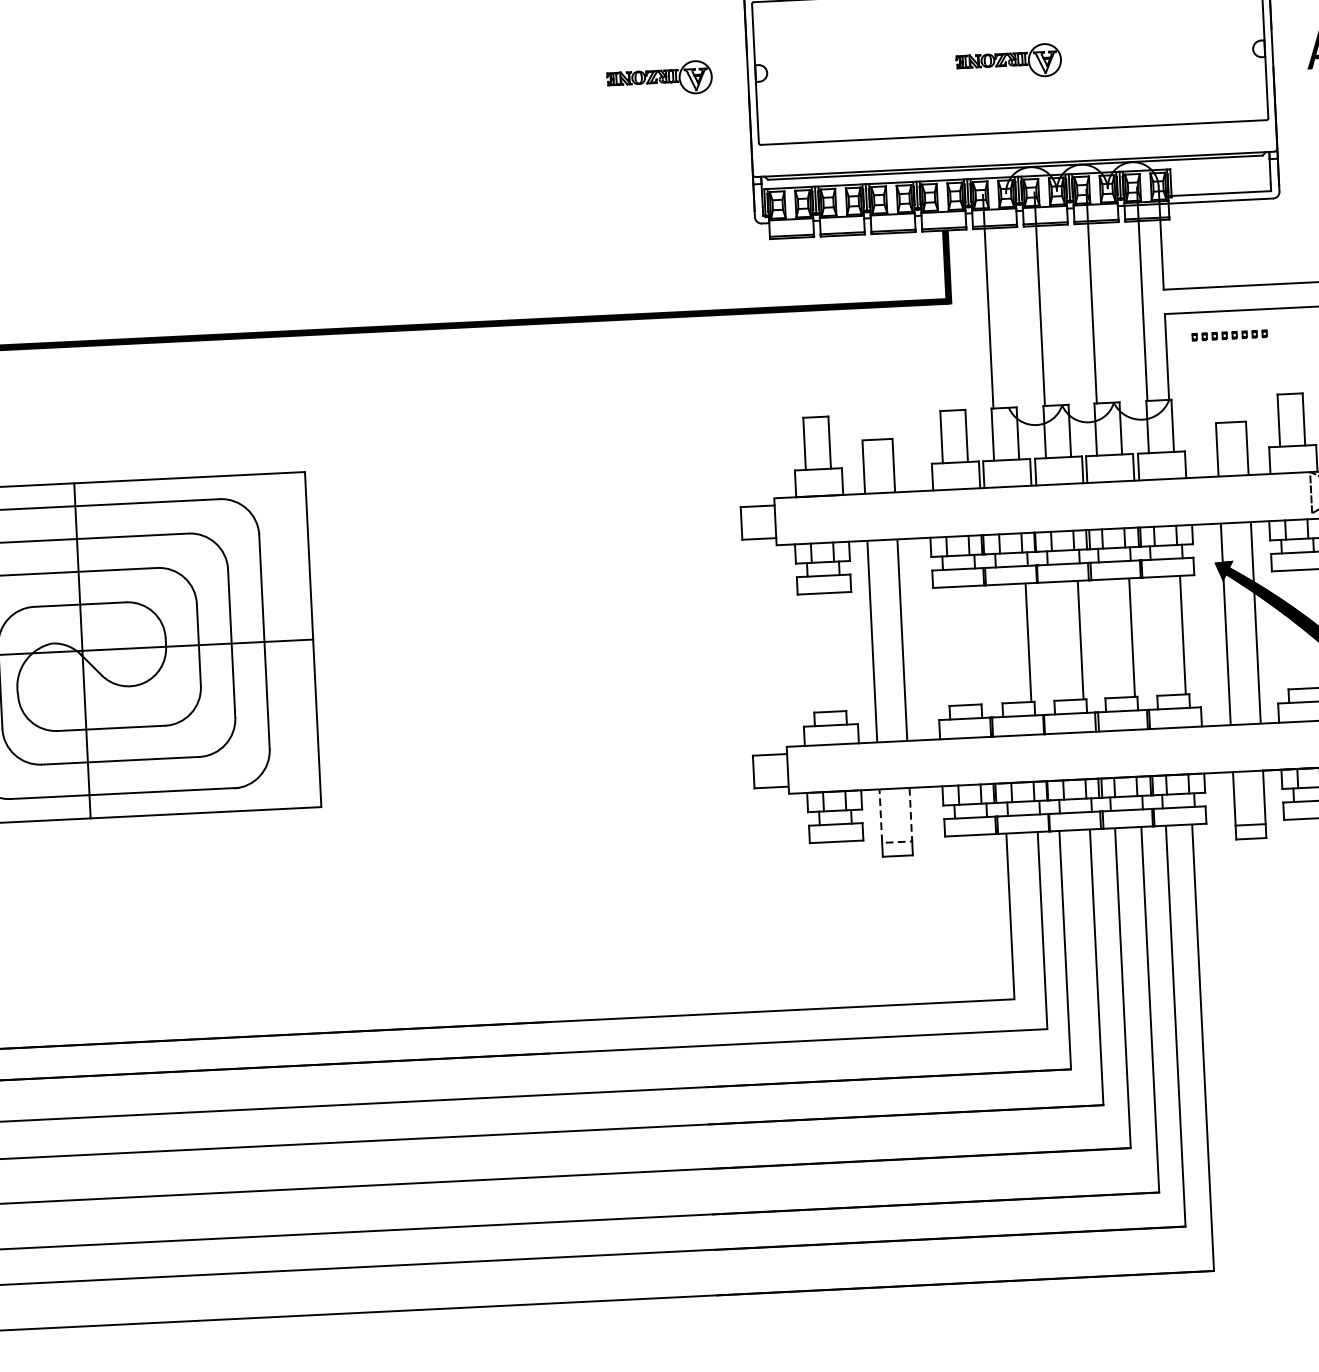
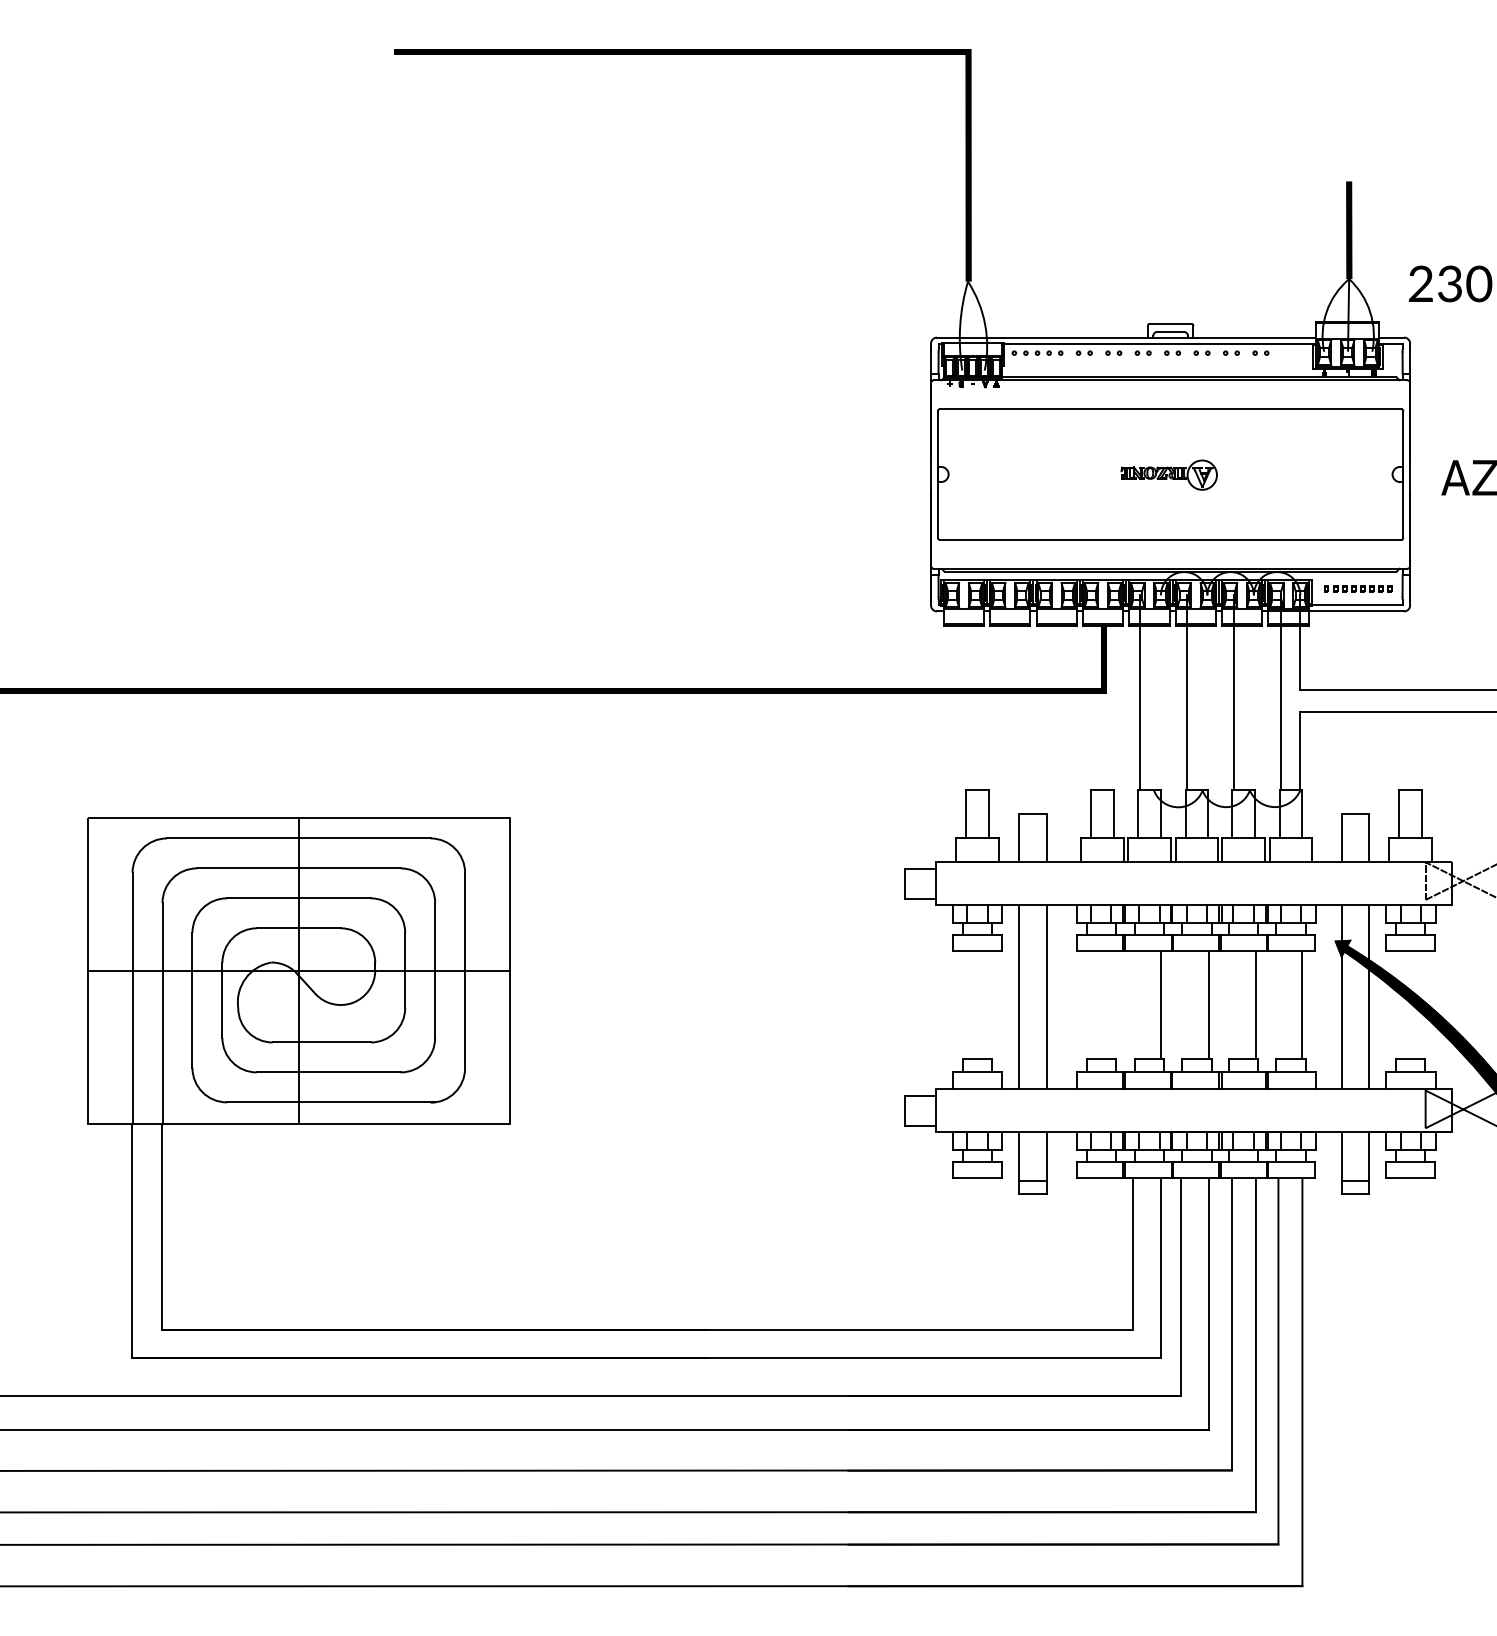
part: (658, 78) -> (849, 474), removed
part: (1229, 334) -> (1358, 588), moved
line: (896, 842) -> (1032, 1181), dashed -> solid

